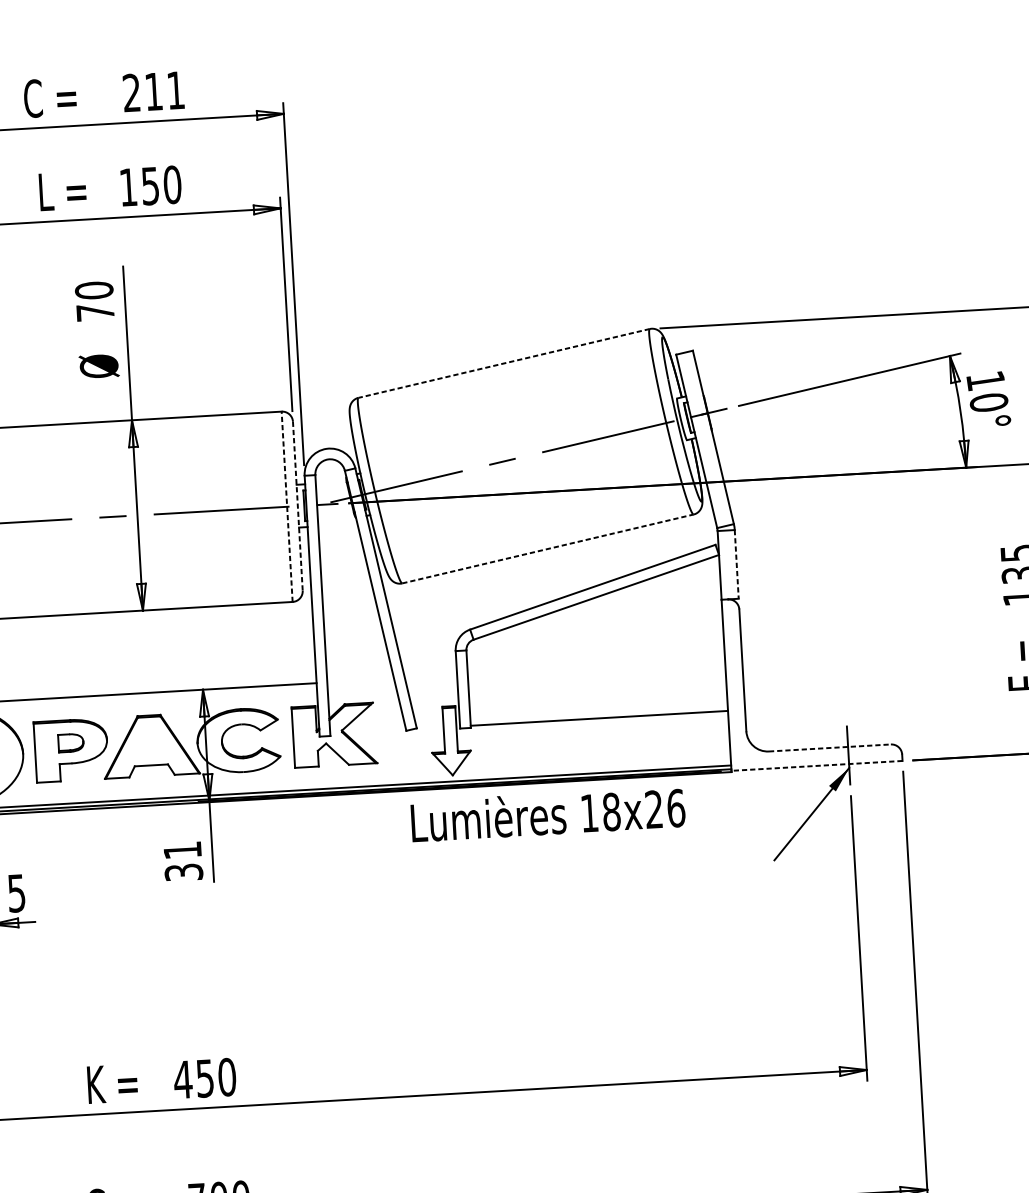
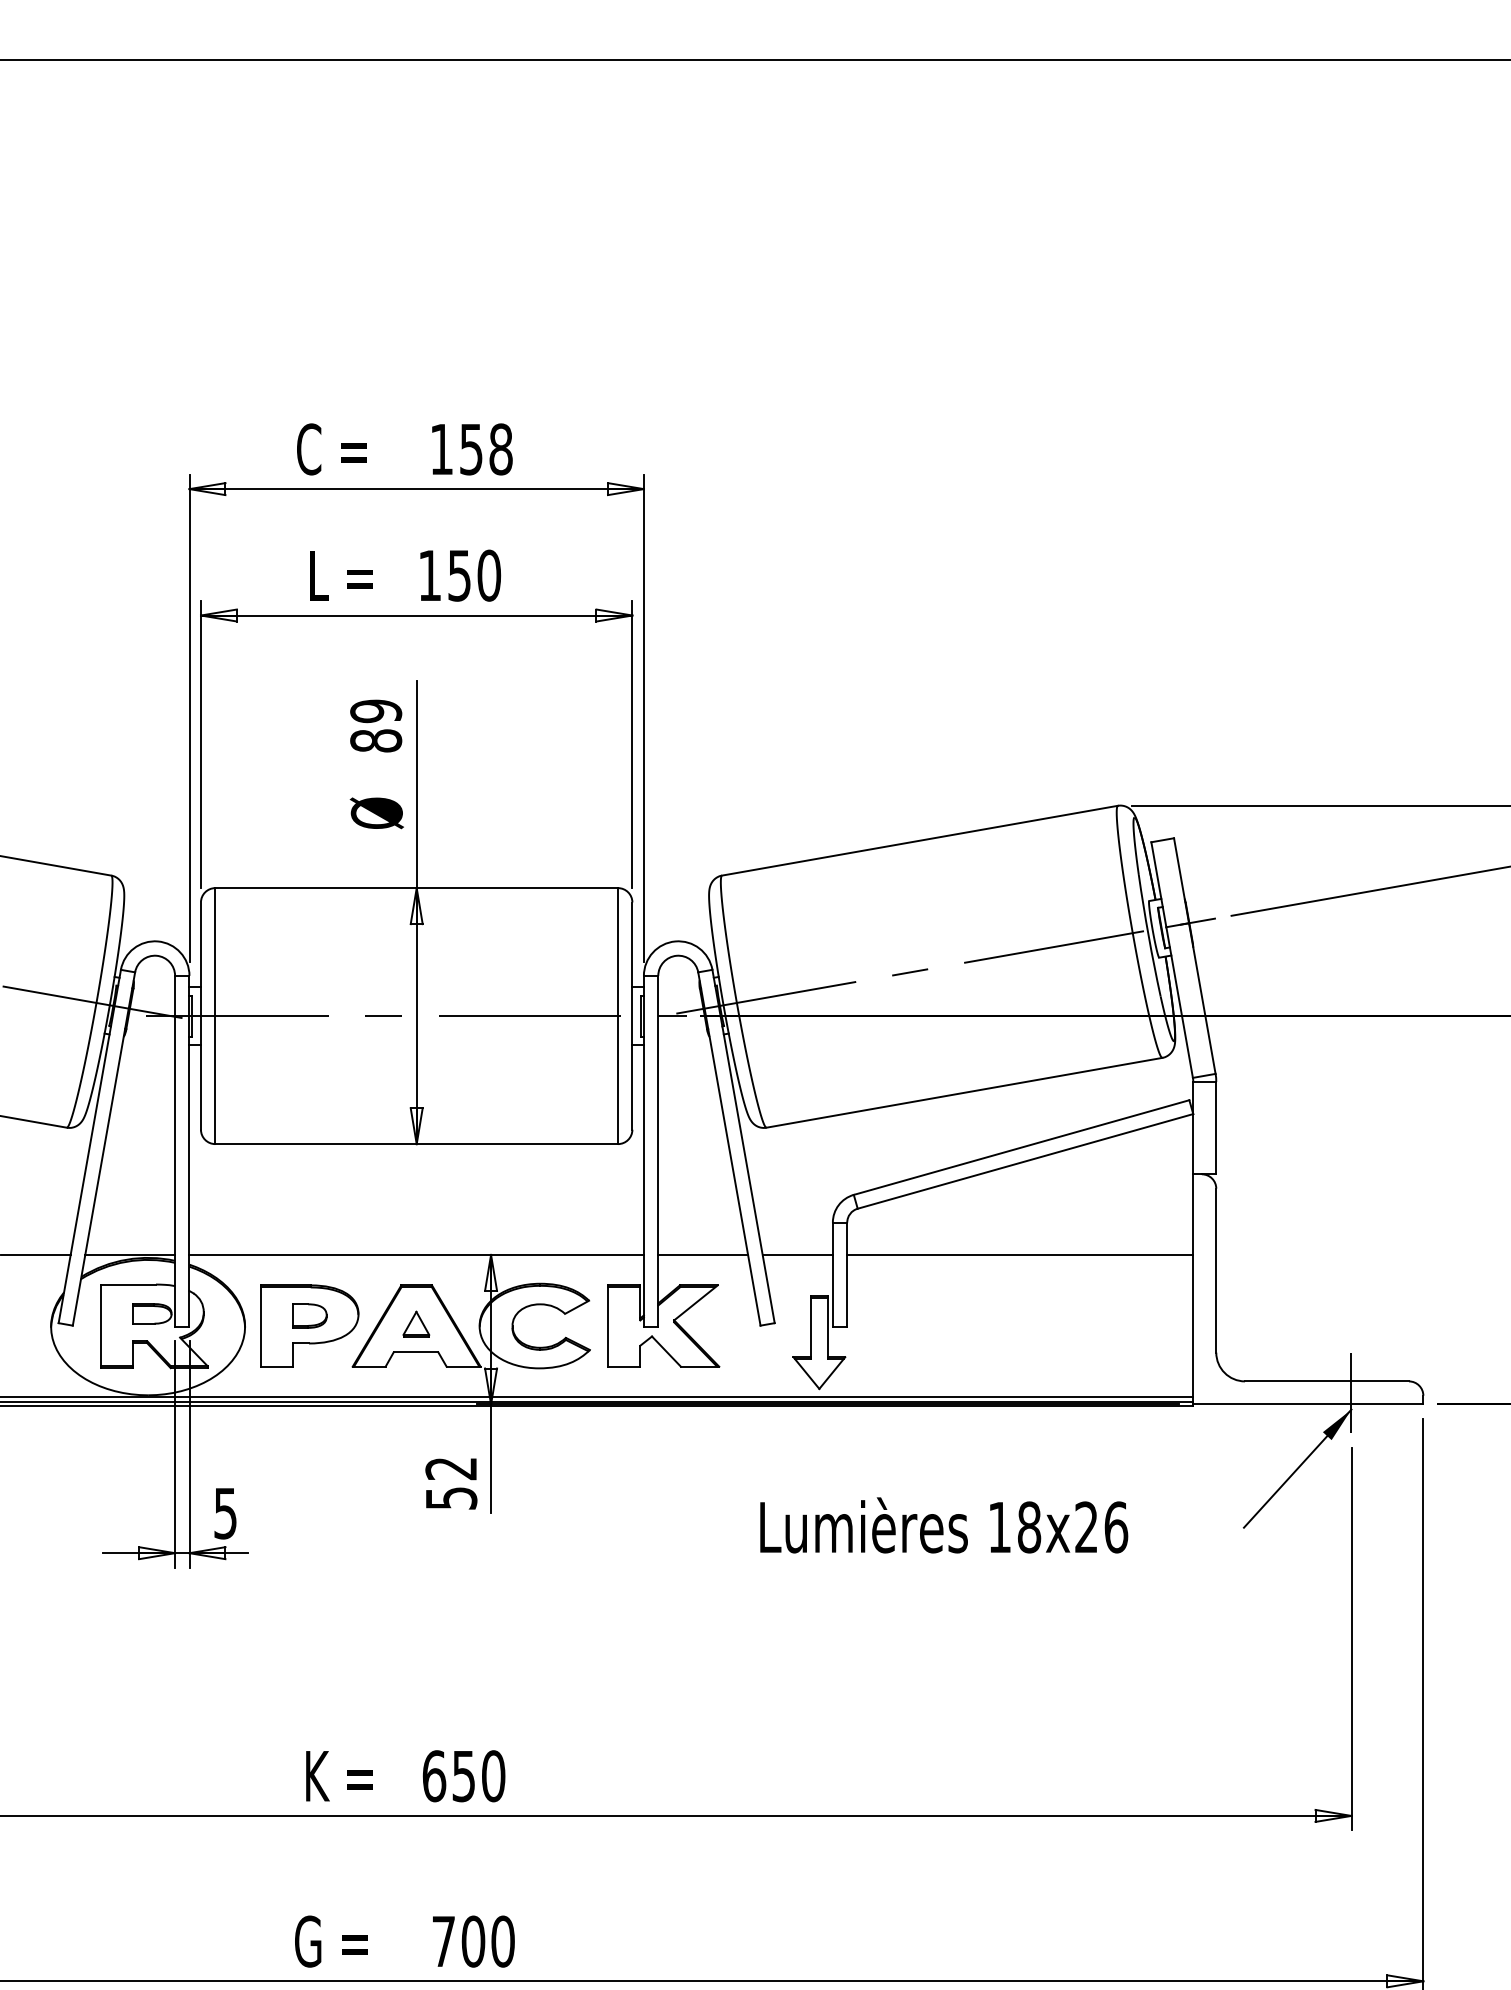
text: (153, 91) -> (471, 449), 211 -> 158
text: (95, 301) -> (376, 725), 70 -> 89
line: (503, 363) -> (919, 840), dashed -> solid
line: (297, 506) -> (632, 1016), dashed -> solid
line: (287, 507) -> (618, 1016), dashed -> solid
line: (548, 548) -> (964, 1092), dashed -> solid
line: (736, 564) -> (1216, 1128), dashed -> solid
line: (430, 676) -> (797, 1254), added
line: (360, 680) -> (703, 1254), added
line: (599, 718) -> (1020, 1254), moved
part: (150, 743) -> (416, 1323), added
line: (830, 748) -> (1327, 1381), dashed -> solid
line: (816, 766) -> (1307, 1404), dashed -> solid
text: (548, 814) -> (944, 1525), moved
text: (182, 861) -> (450, 1483), 31 -> 52
text: (182, 1080) -> (433, 1776), 450 -> 650

